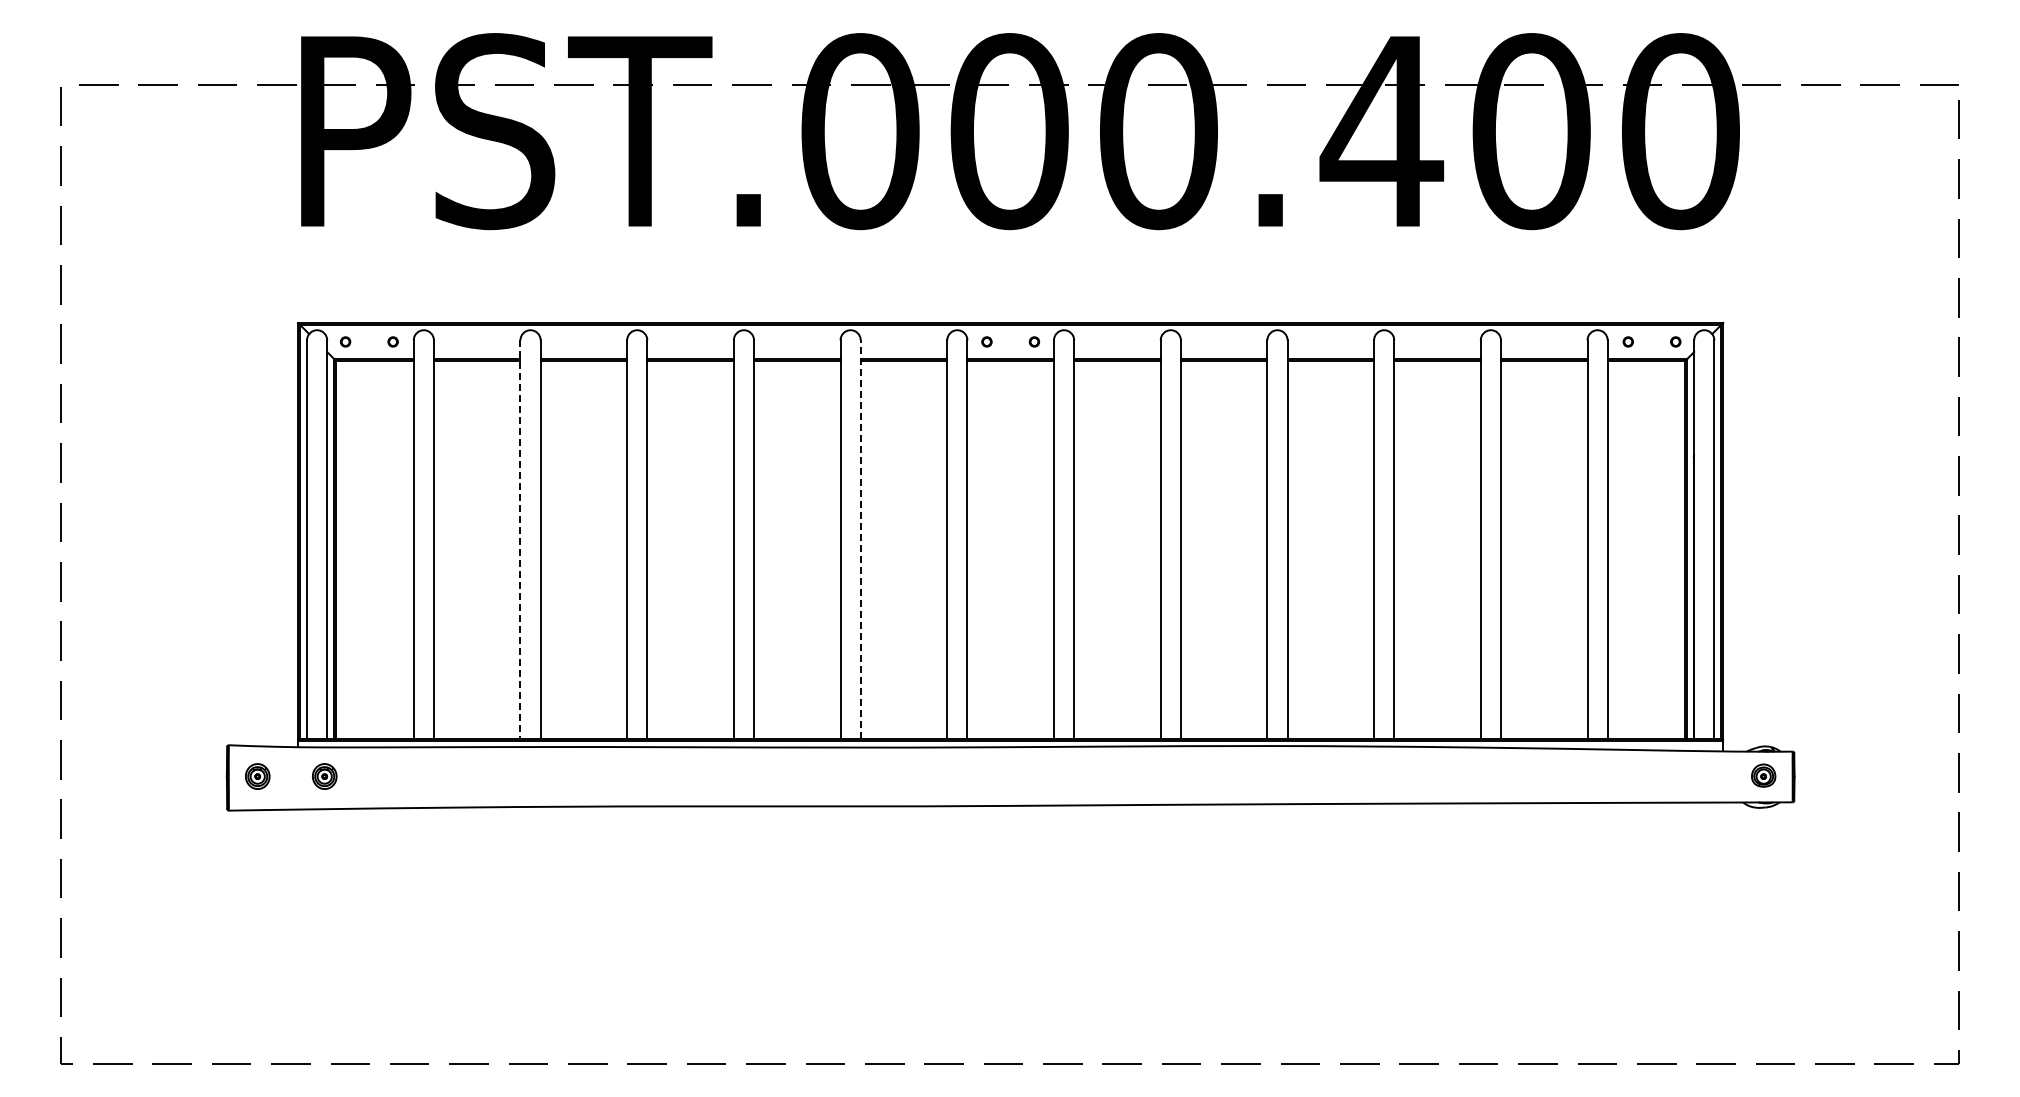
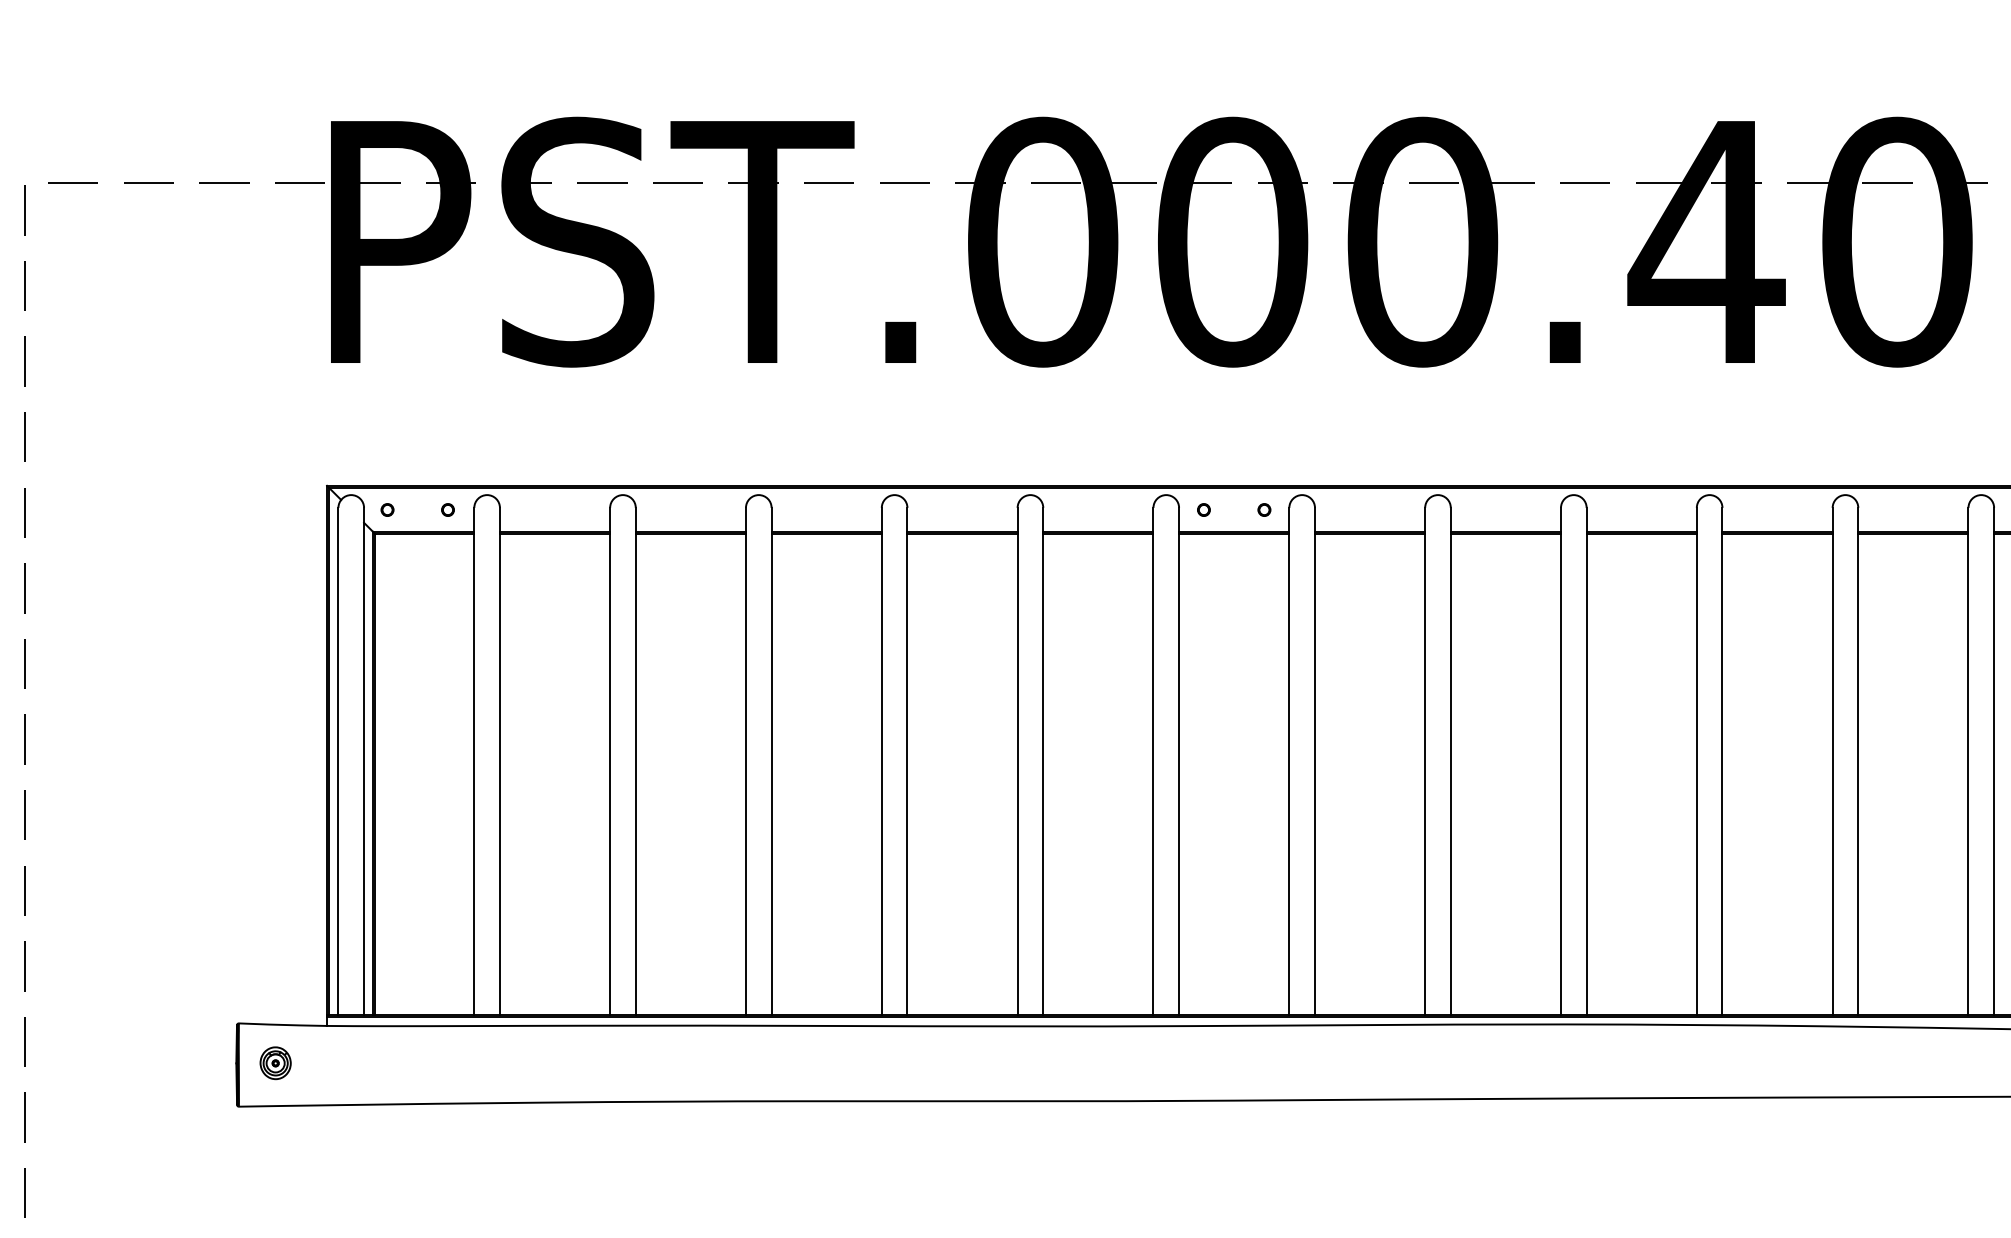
line: (860, 538) -> (1042, 760), dashed -> solid
line: (520, 539) -> (610, 761), dashed -> solid
part: (324, 776) -> (360, 1063), removed

